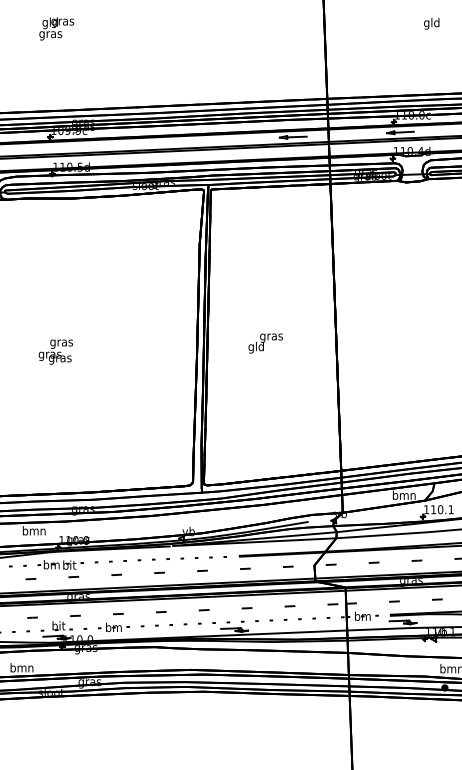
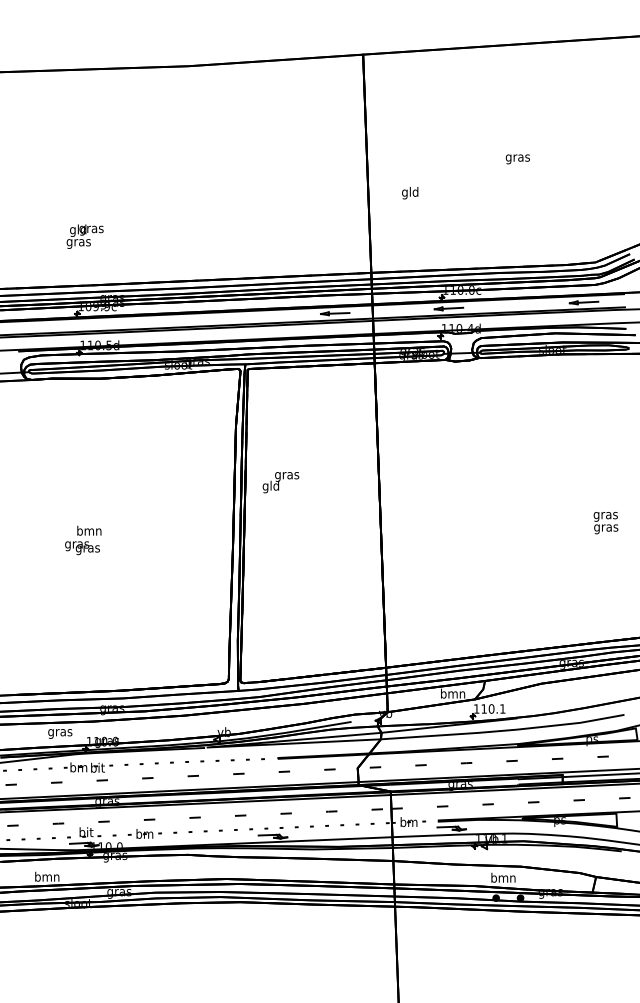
text: (432, 24) -> (410, 193), moved
text: (56, 28) -> (84, 236), moved
text: (61, 342) -> (89, 531), gras -> bmn
text: (265, 343) -> (280, 482), moved
text: (34, 531) -> (60, 732), bmn -> gras

